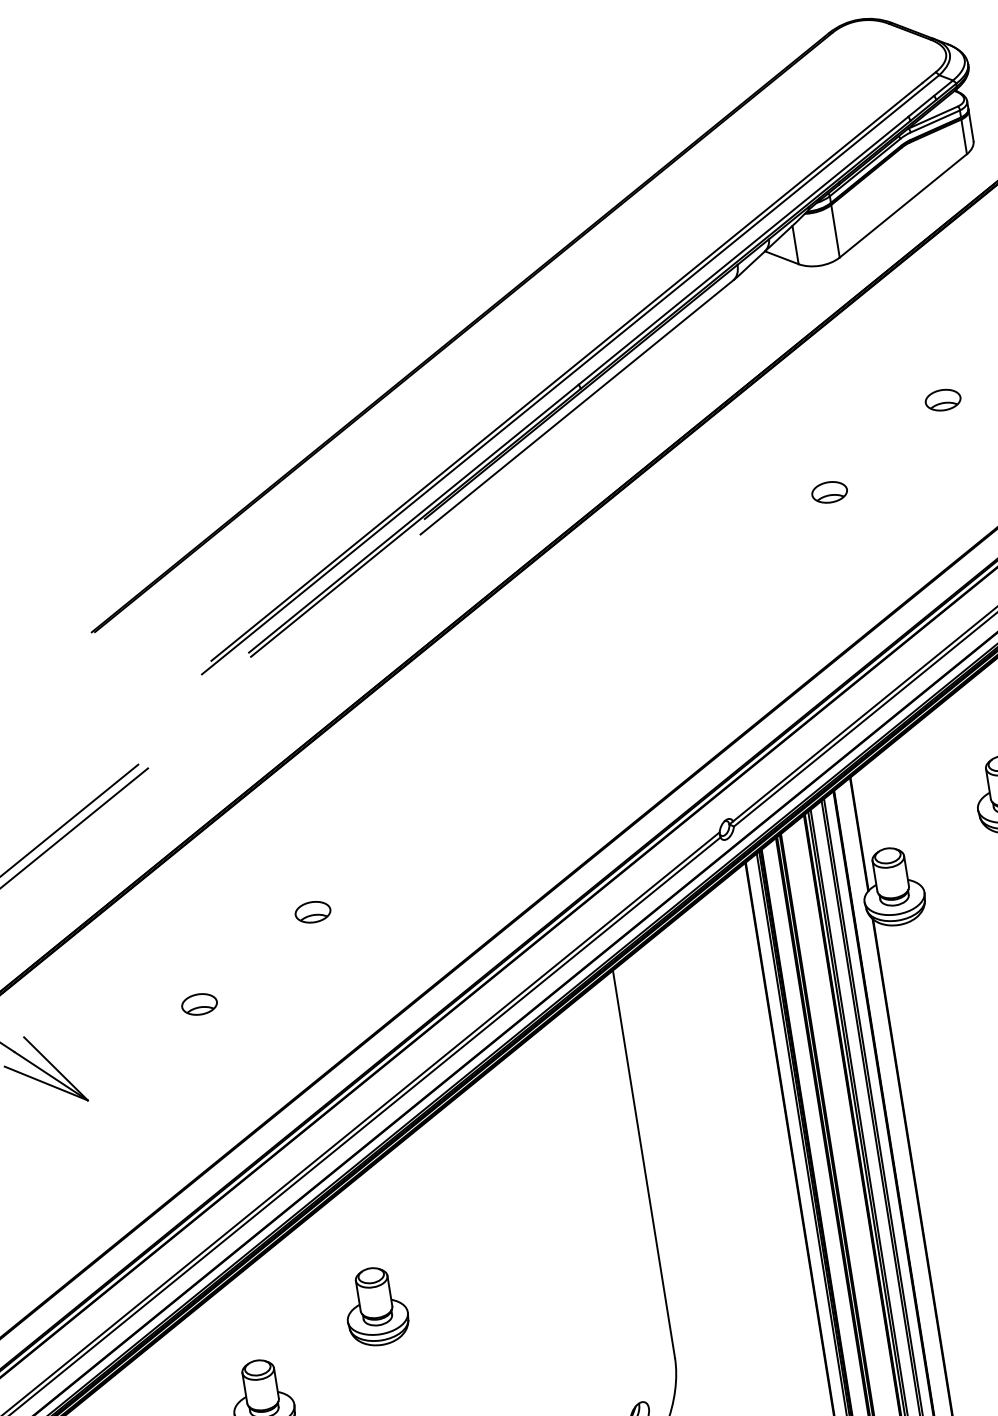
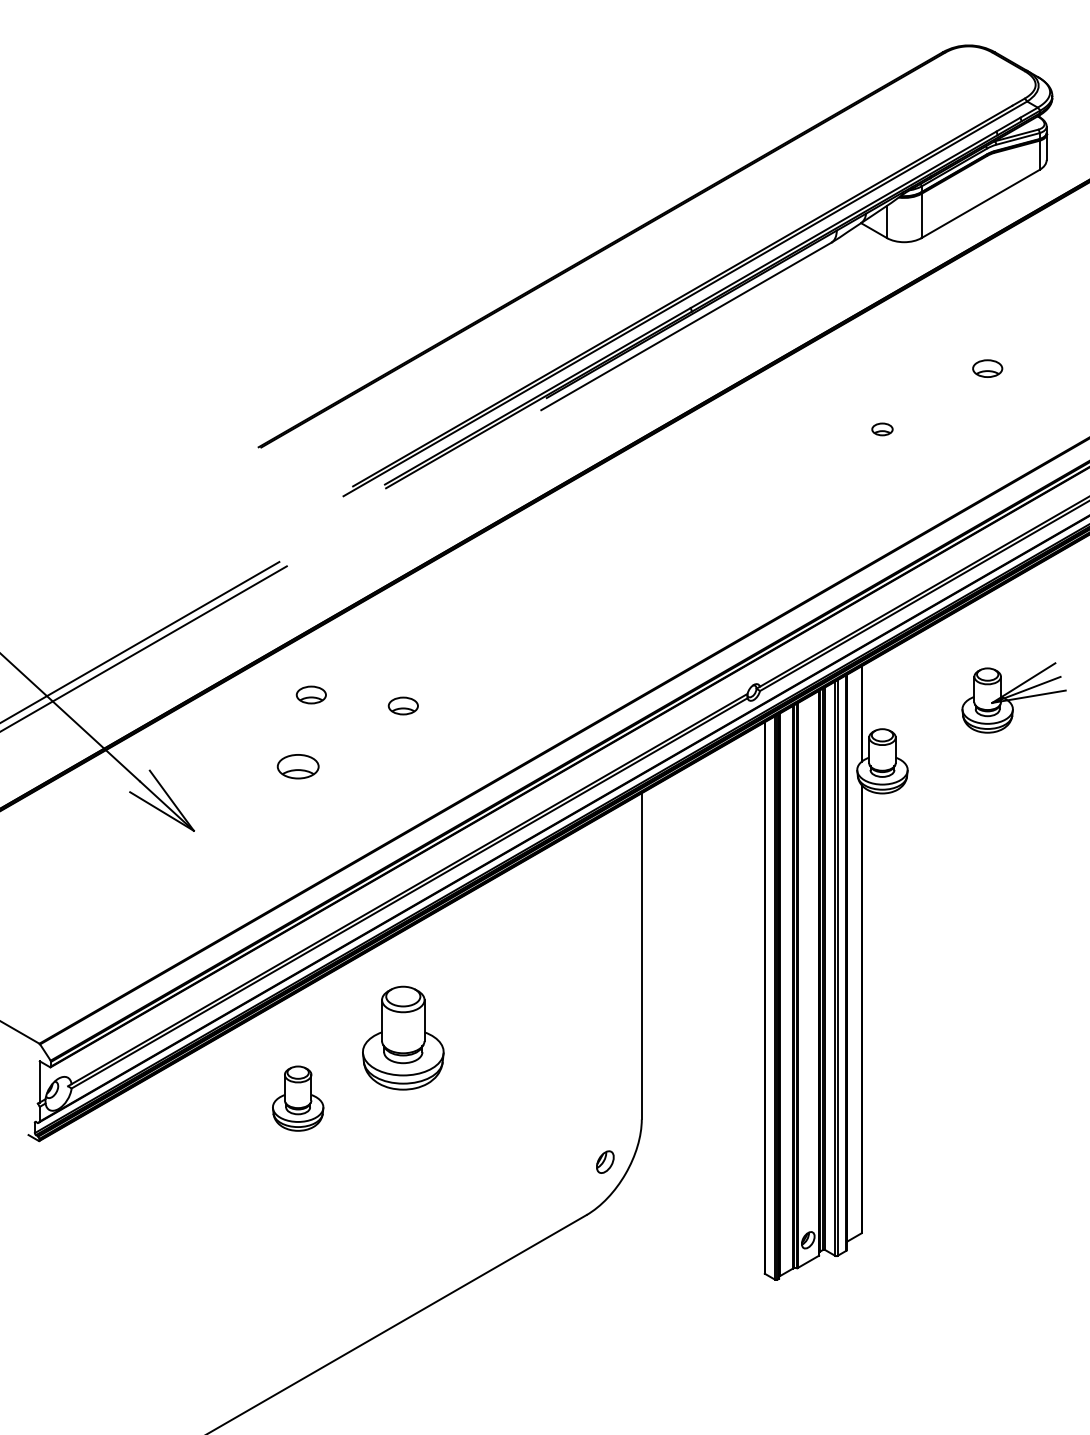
part: (829, 492) -> (882, 429), size x0.7
part: (200, 916) -> (310, 694), added
part: (198, 1004) -> (297, 766), size x1.4
part: (376, 1306) -> (403, 1037), size x1.6

